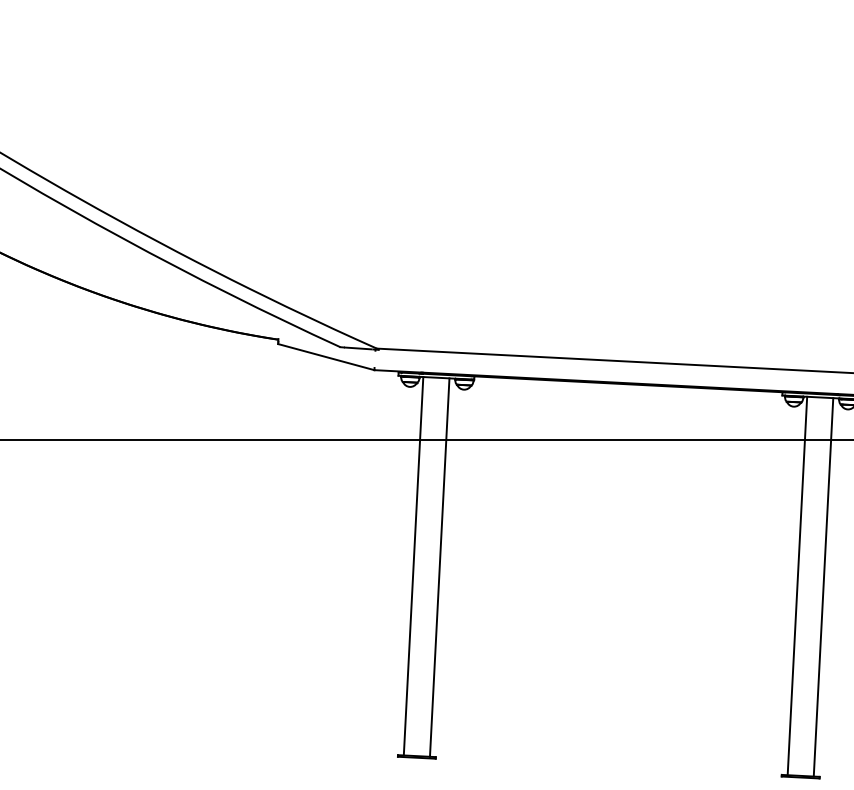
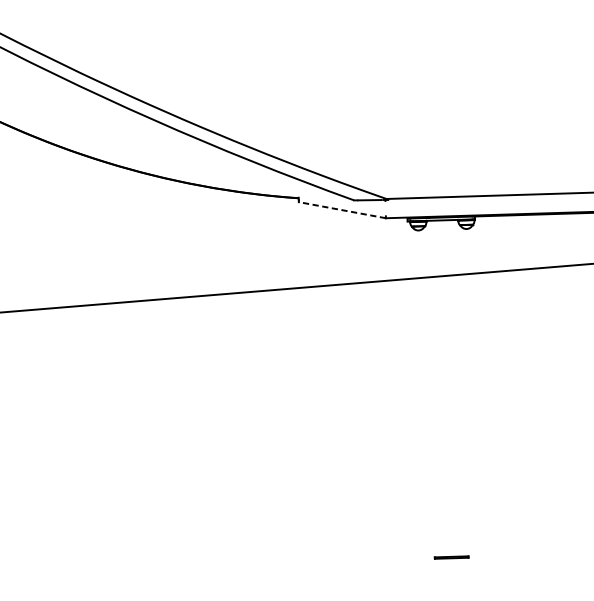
line: (326, 357) -> (342, 210), solid -> dashed
line: (413, 566) -> (434, 389), removed
line: (439, 567) -> (457, 388), removed

